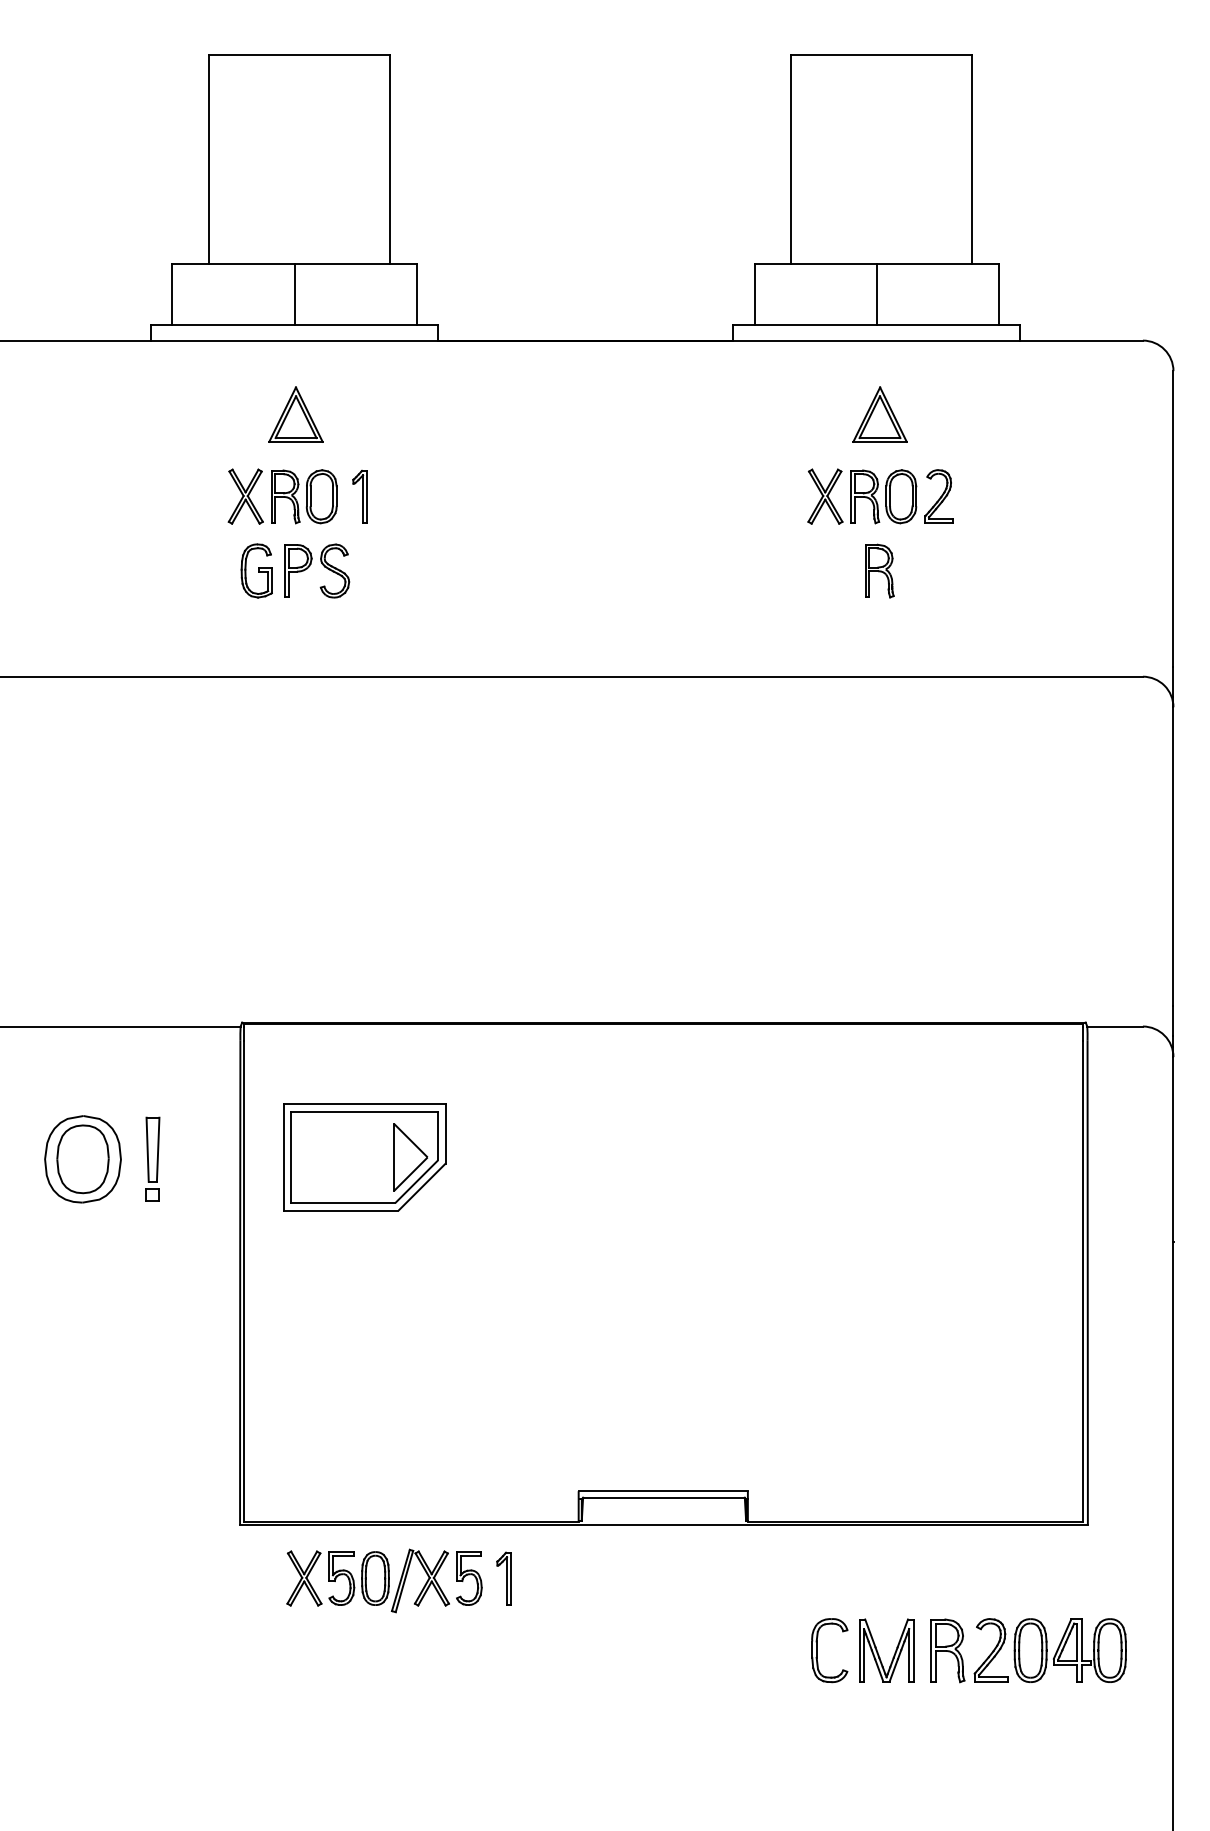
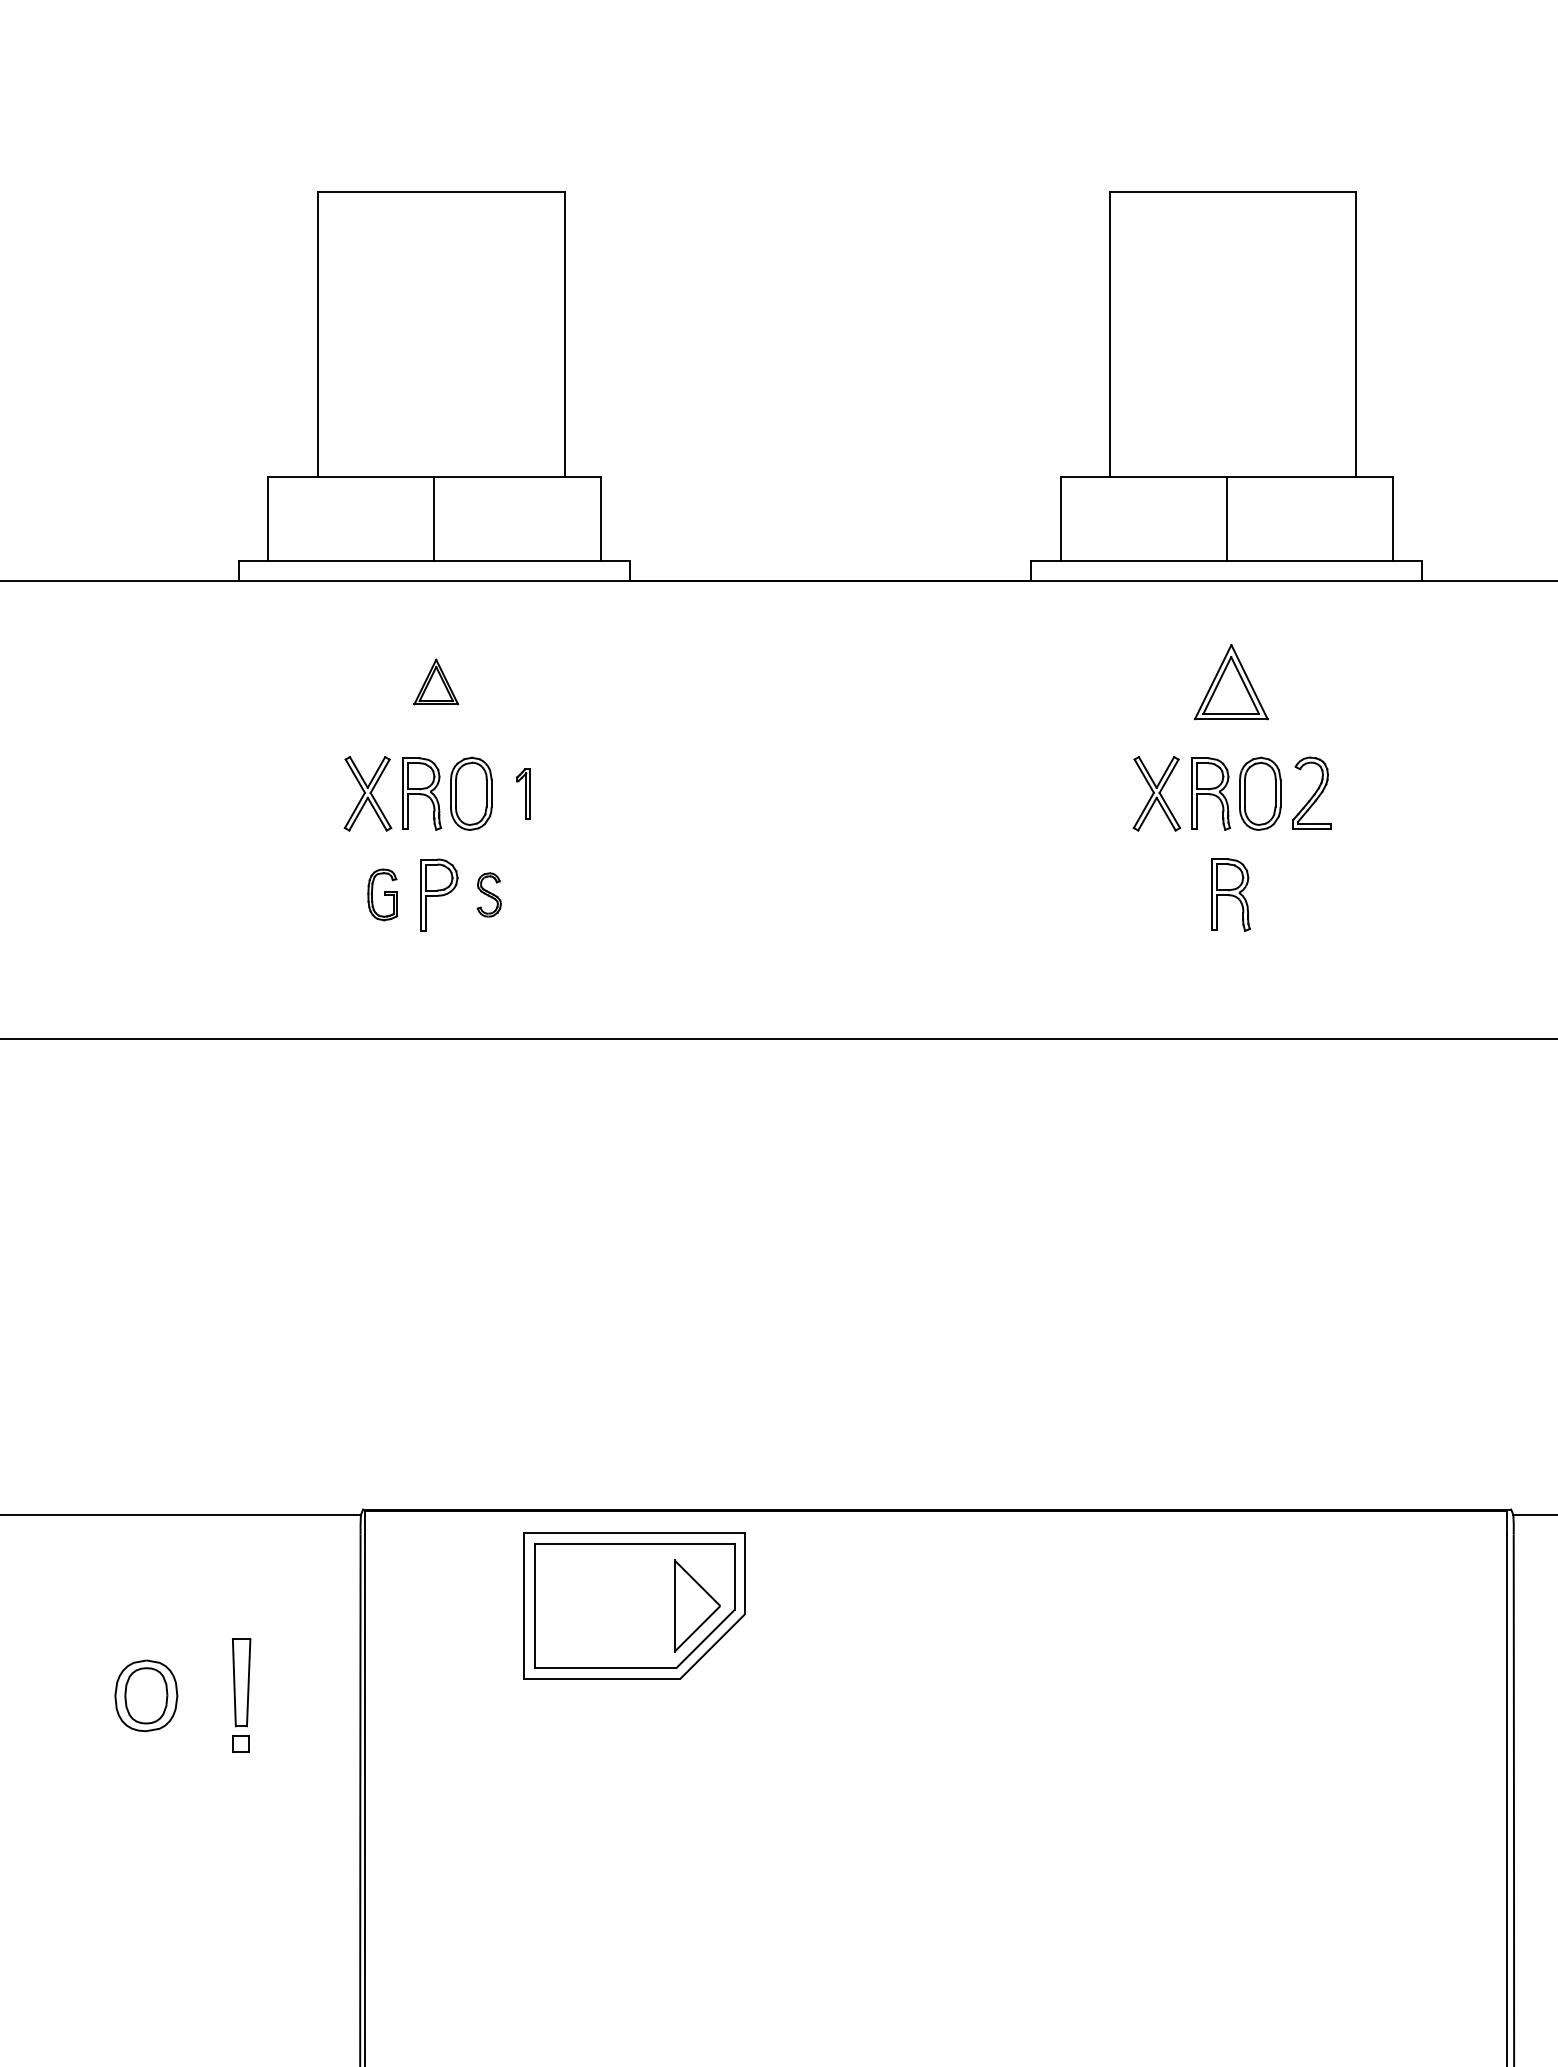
part: (295, 414) -> (435, 681), size x0.6
part: (359, 496) -> (522, 793), size x0.7
part: (256, 570) -> (382, 894), size x0.7
part: (334, 570) -> (488, 894), size x0.6
part: (364, 1157) -> (634, 1606), moved
part: (82, 1159) -> (145, 1695), size x0.6

